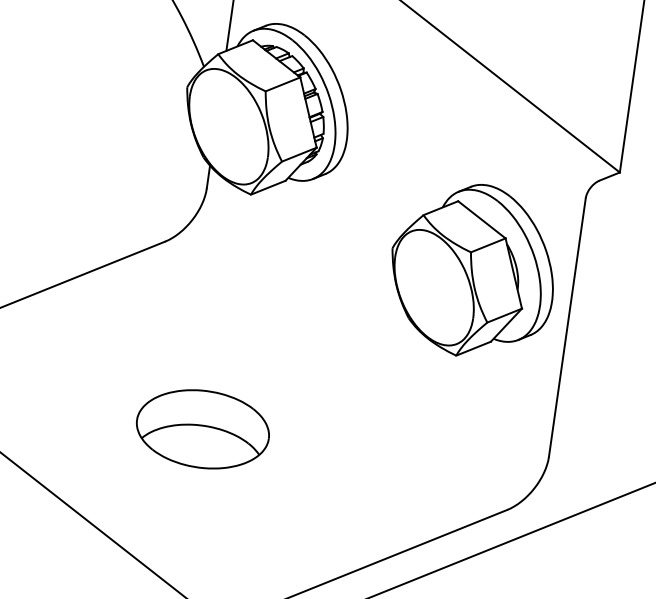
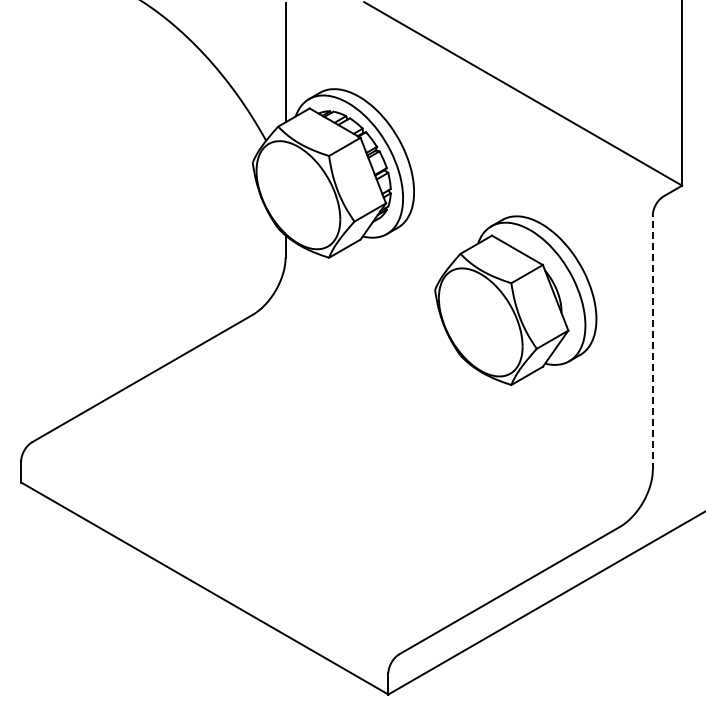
part: (472, 270) -> (515, 300), moved
line: (567, 327) -> (652, 342), solid -> dashed
part: (202, 428) -> (314, 490), removed

